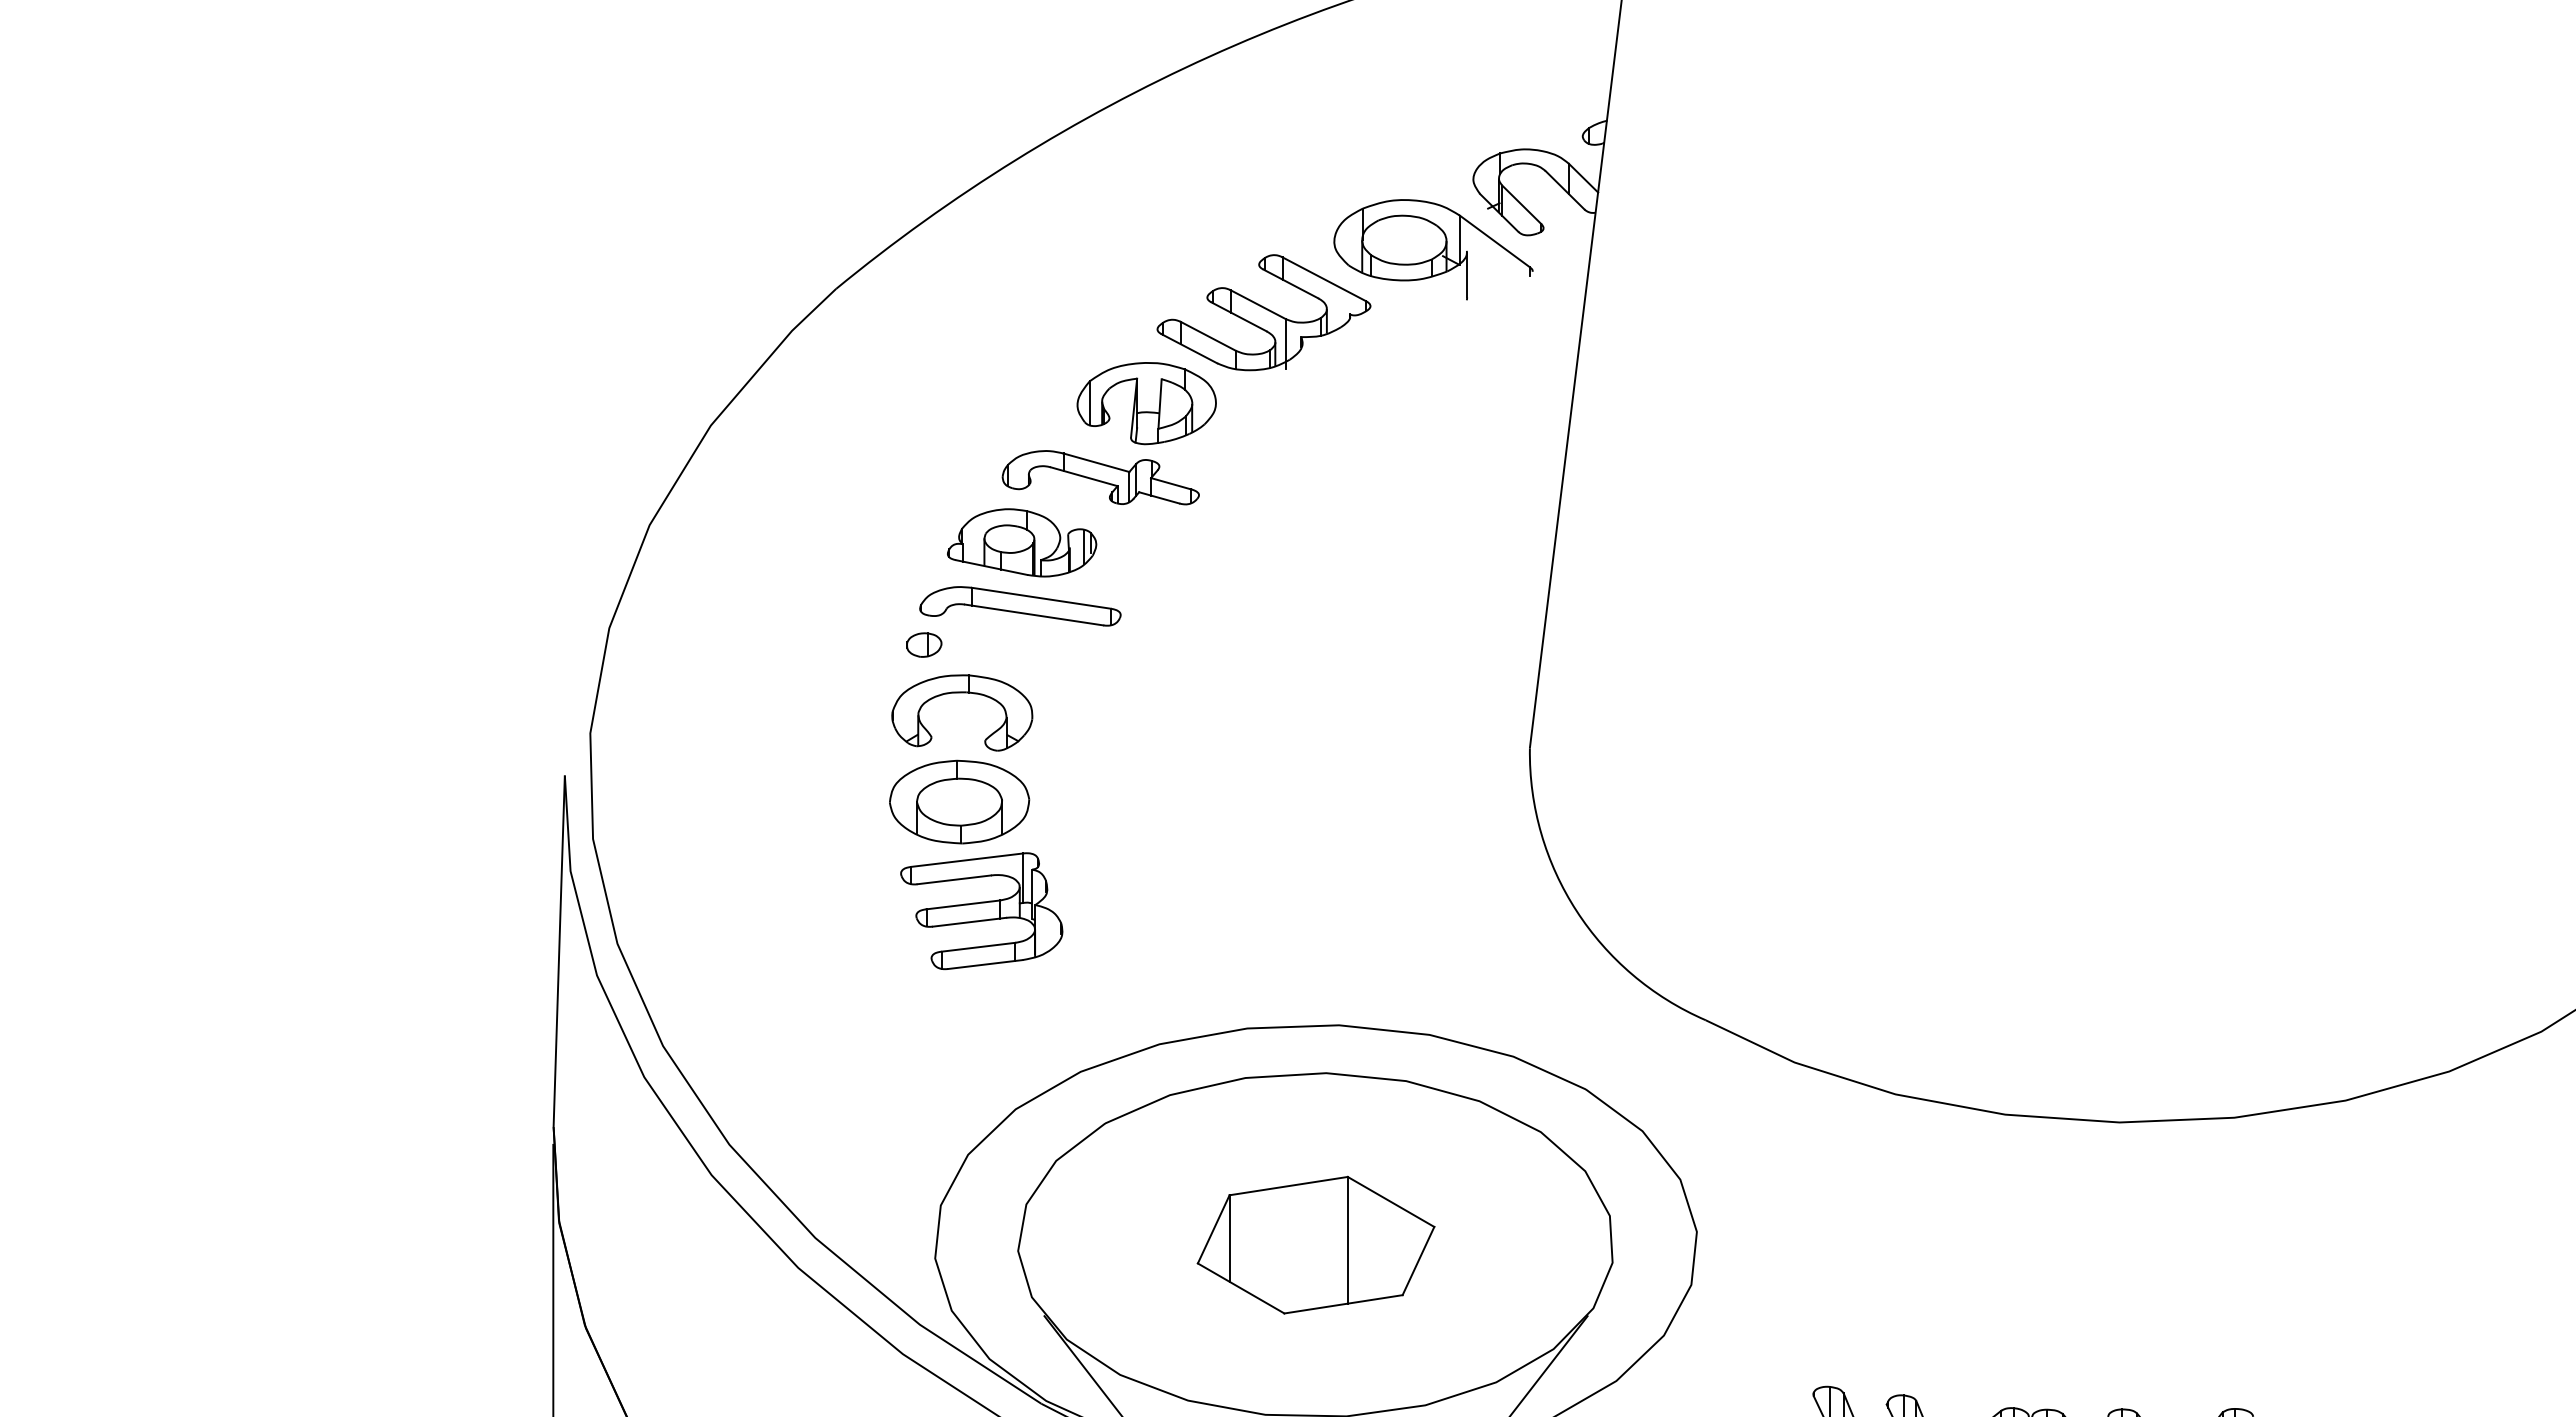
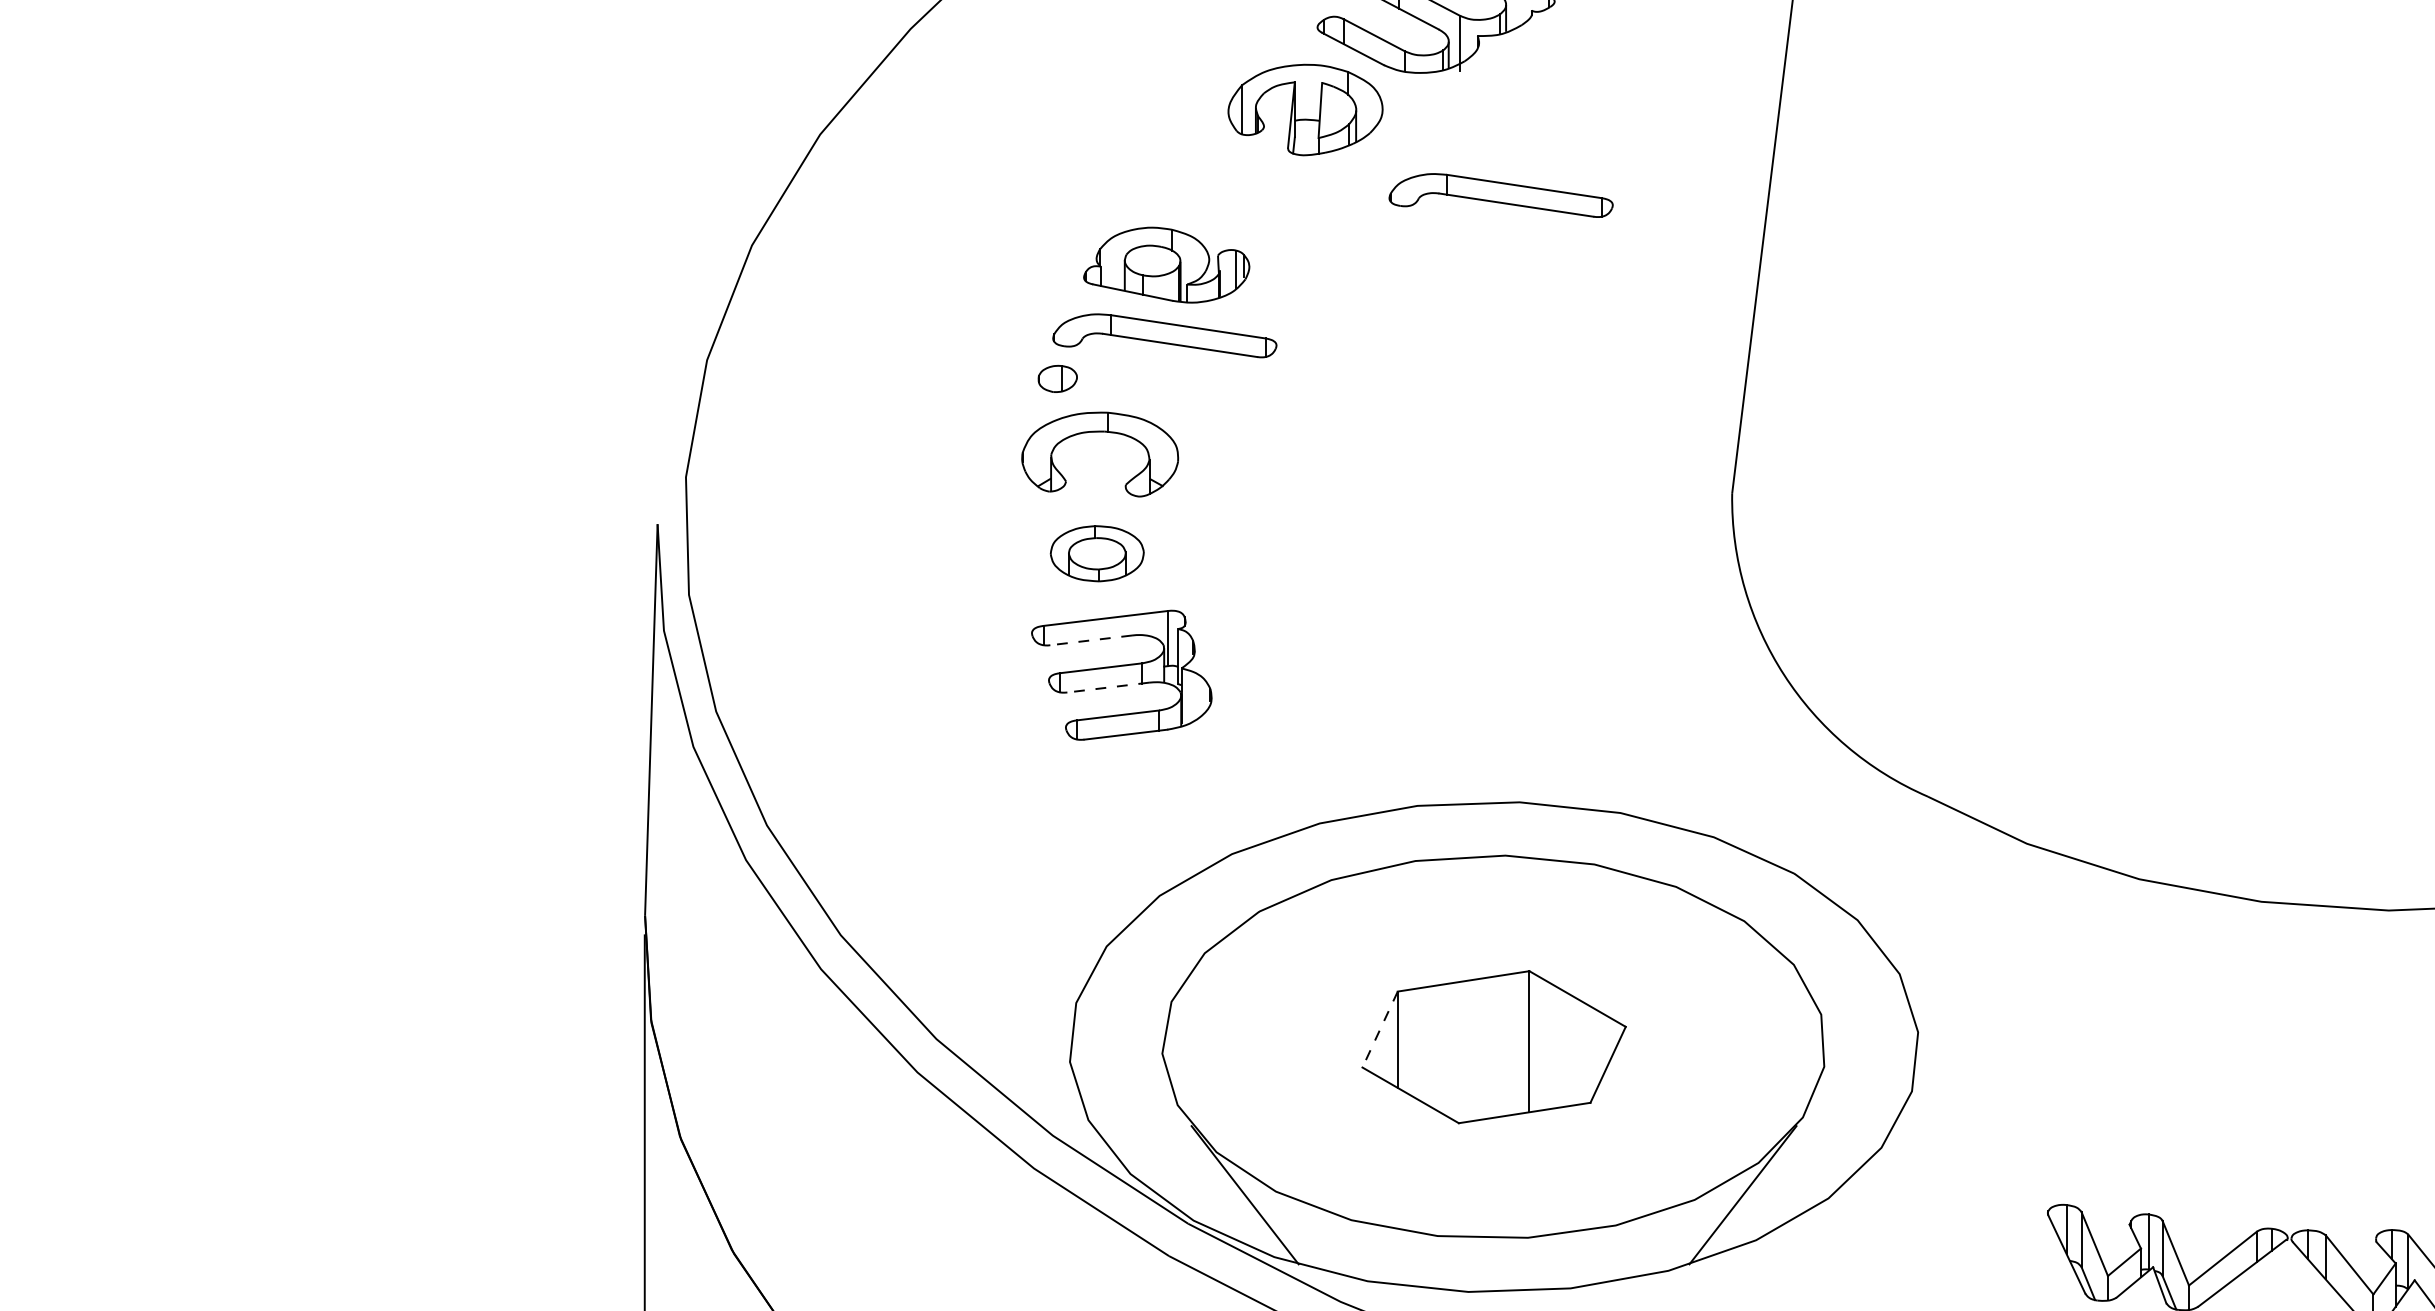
part: (1100, 477) -> (1254, 192), removed
part: (1322, 480) -> (1501, 195), added
part: (959, 801) -> (1097, 553), size x0.6
line: (954, 879) -> (1091, 639), solid -> dashed
line: (969, 922) -> (1108, 687), solid -> dashed
line: (1213, 1229) -> (1379, 1029), solid -> dashed

